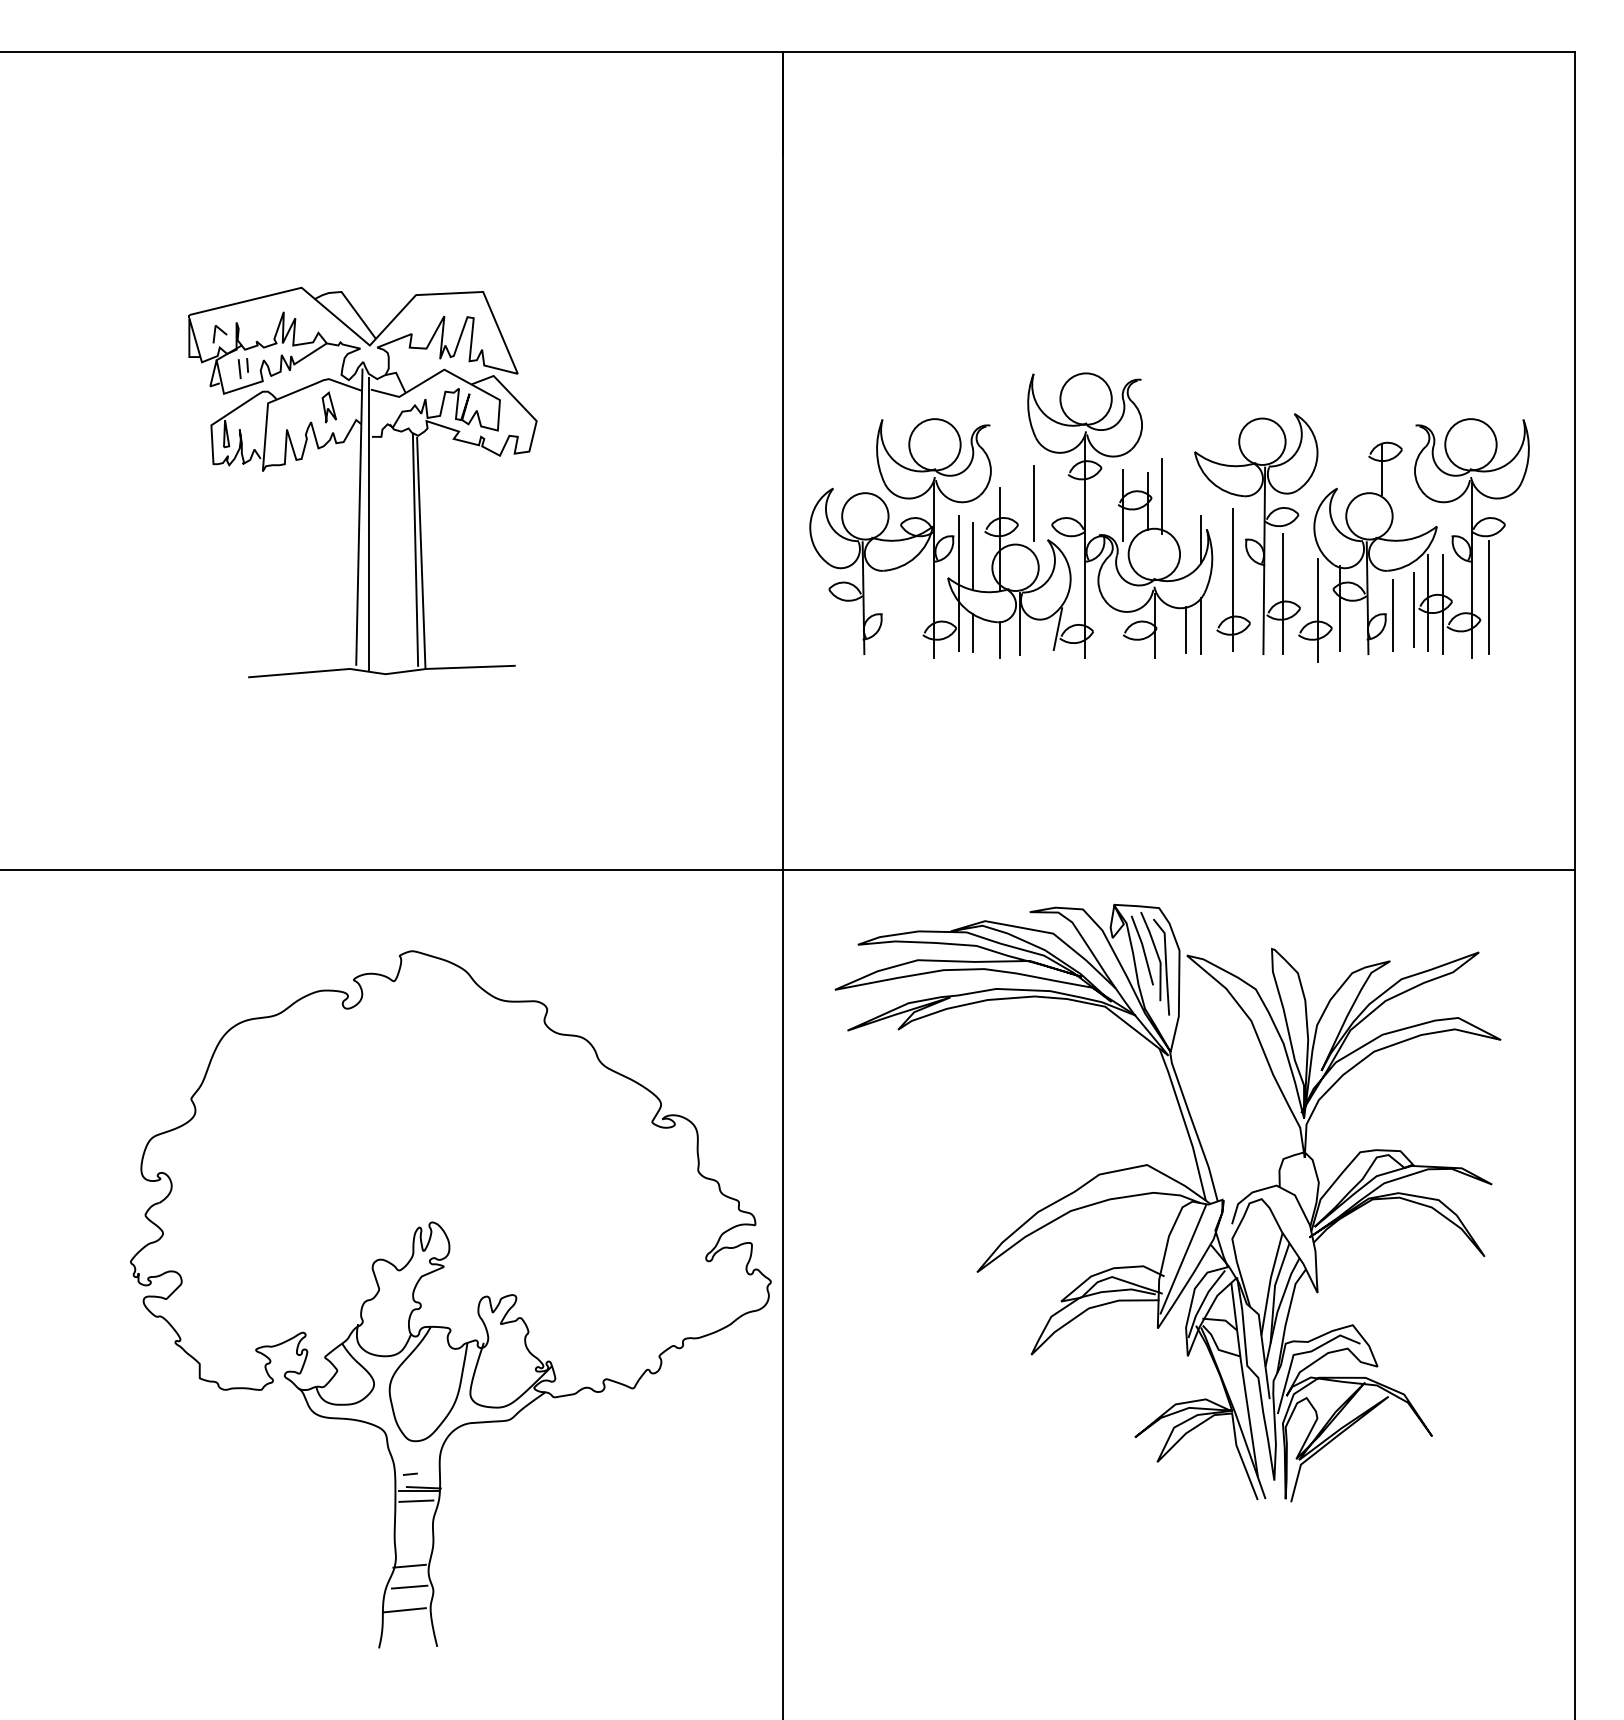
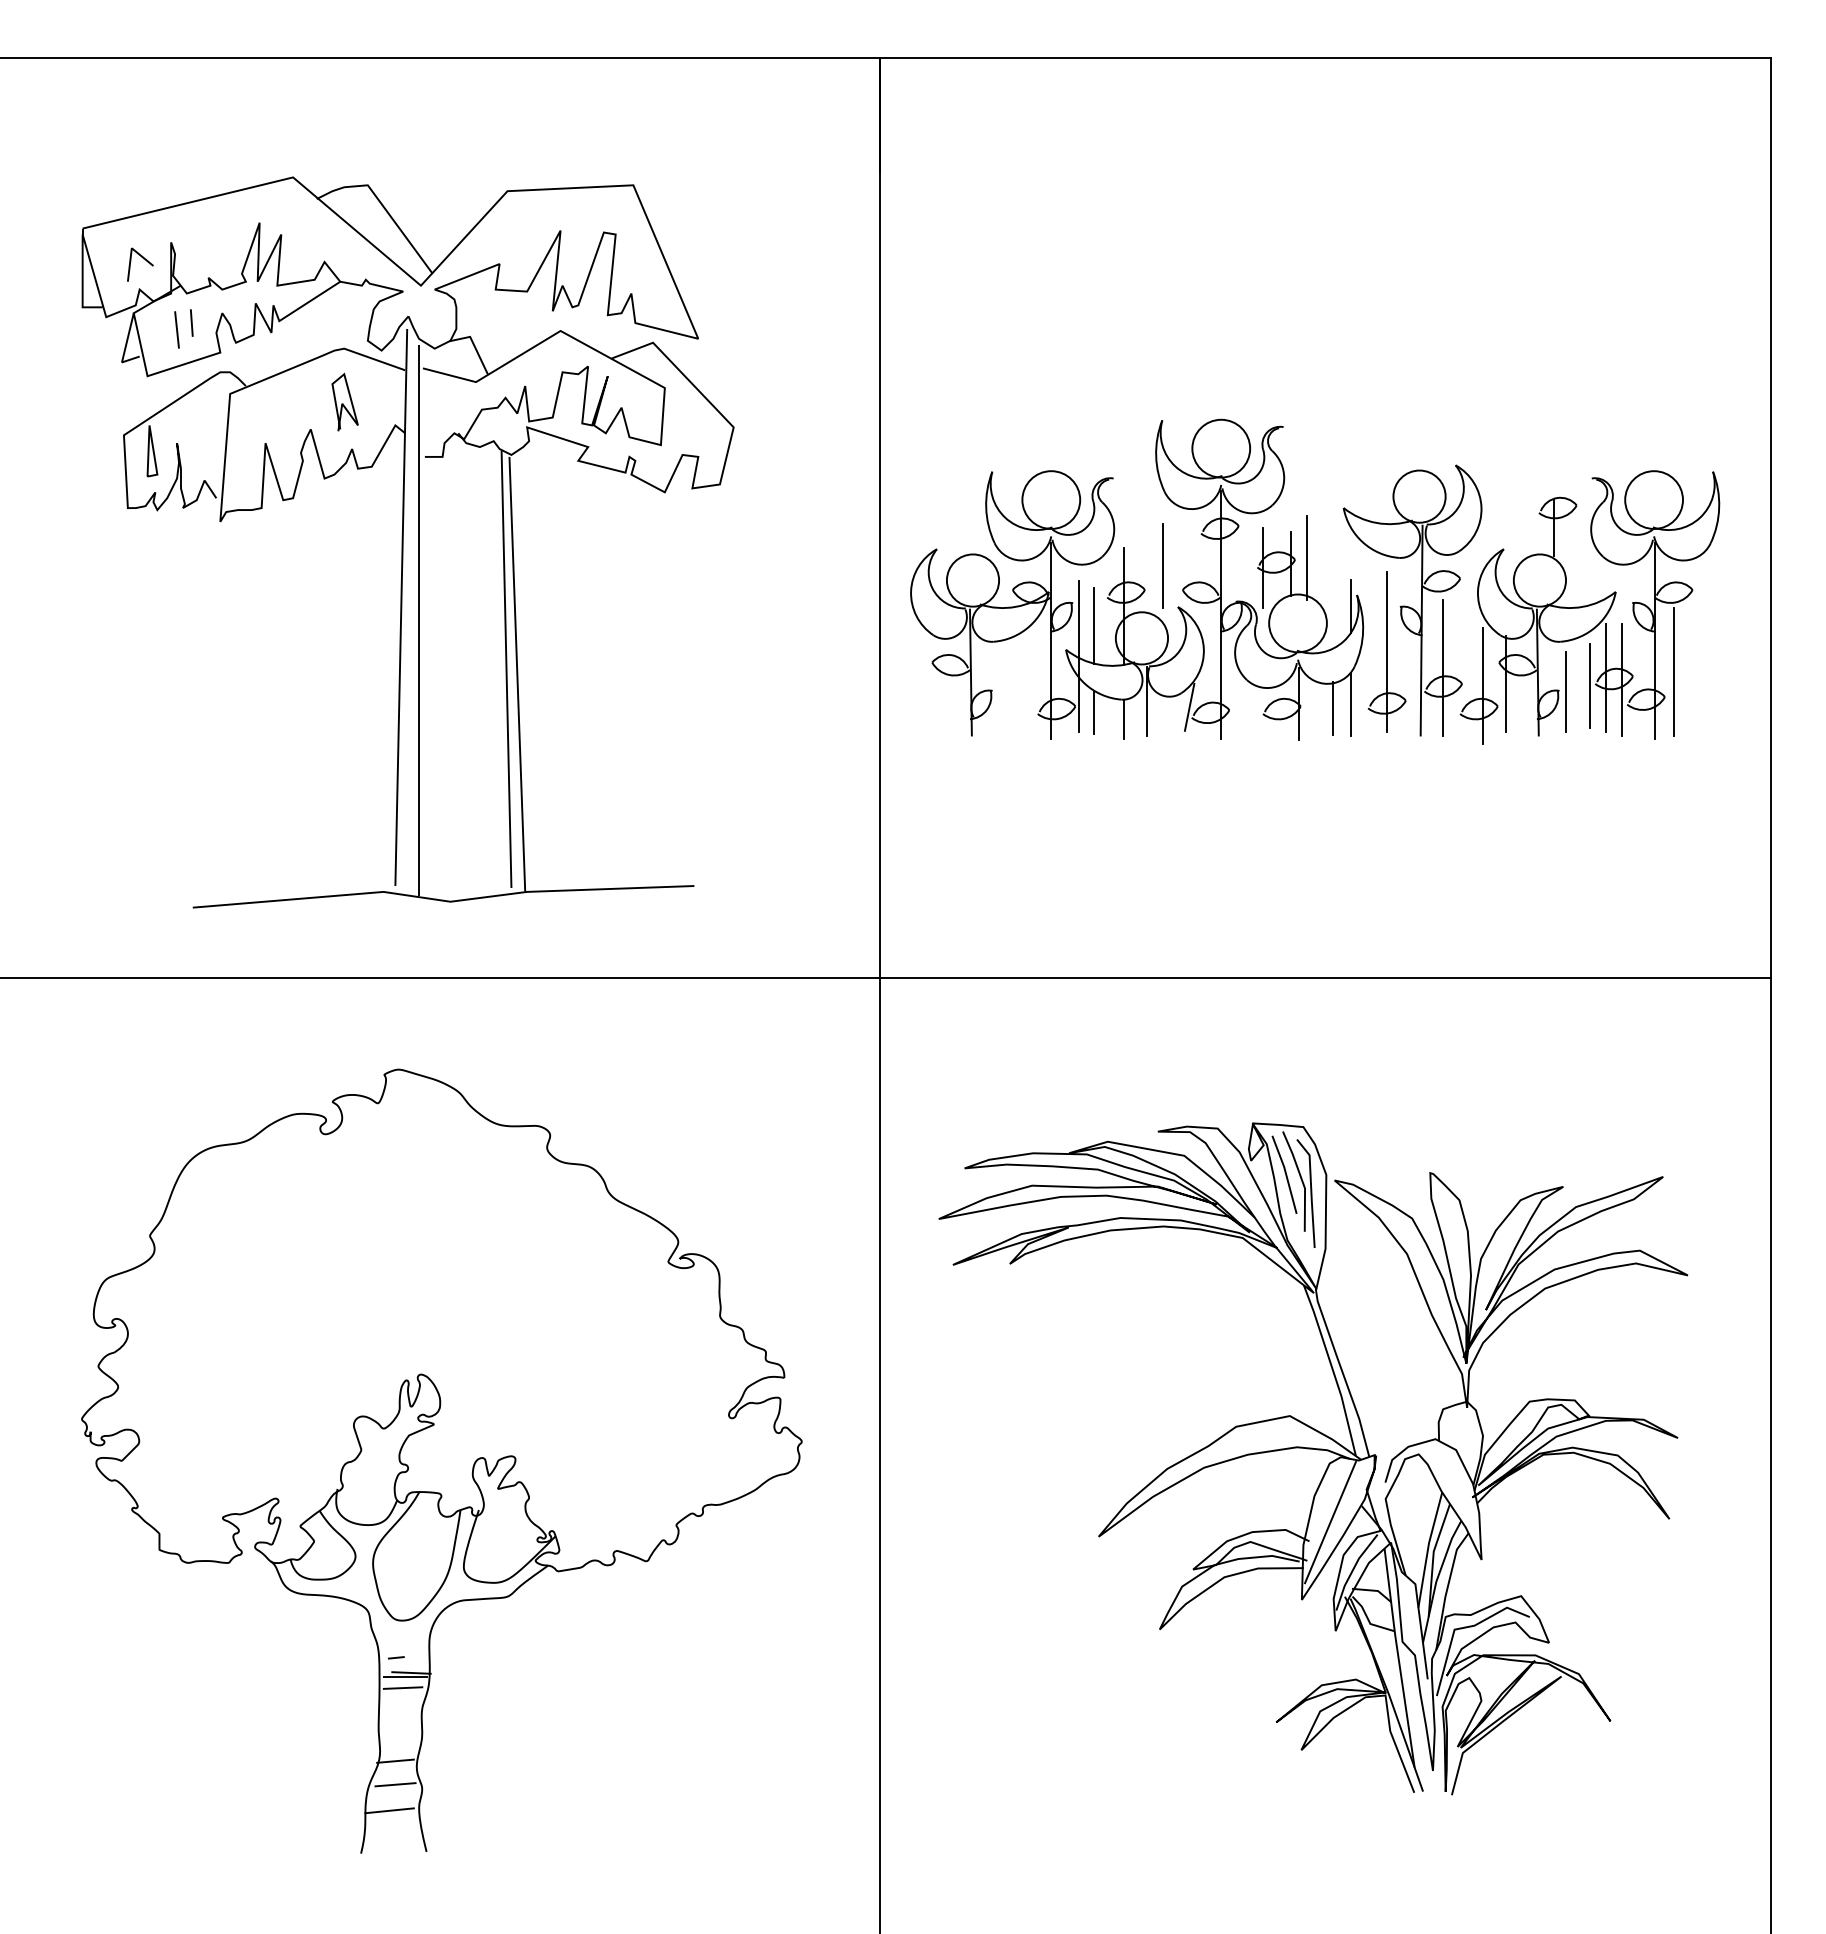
part: (362, 482) -> (407, 542), size x1.67
part: (1170, 1195) -> (1316, 1450), moved
part: (450, 1298) -> (441, 1460), moved

